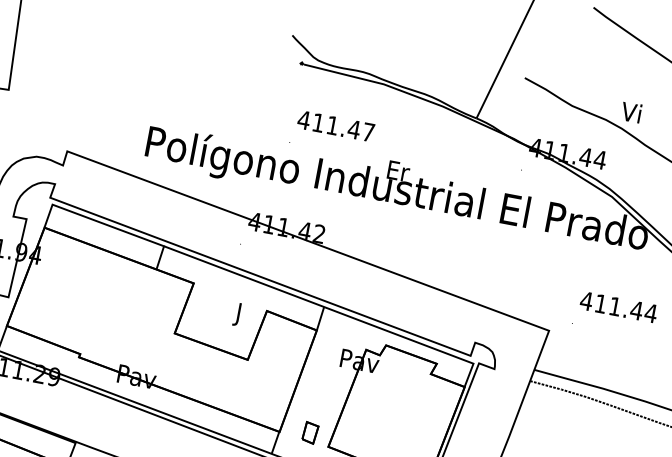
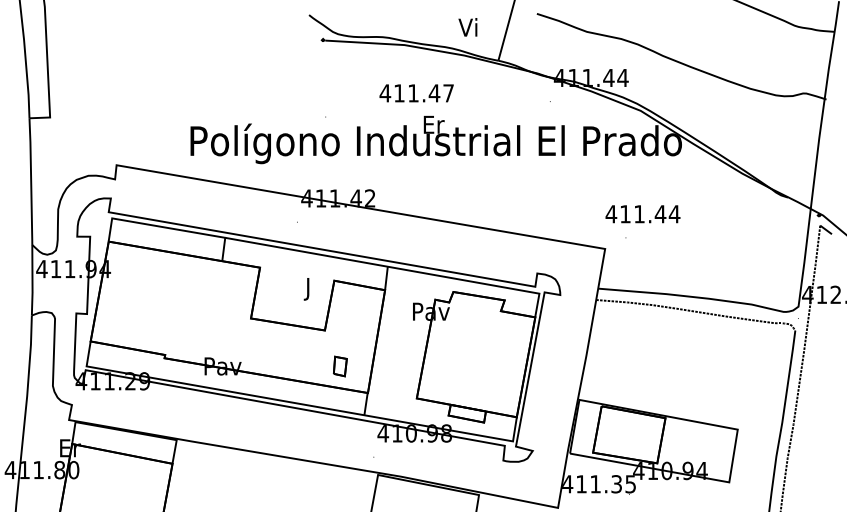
text: (630, 112) -> (467, 27), moved
text: (335, 126) -> (416, 93), moved
text: (618, 307) -> (642, 214), moved
part: (310, 432) -> (340, 366), moved

